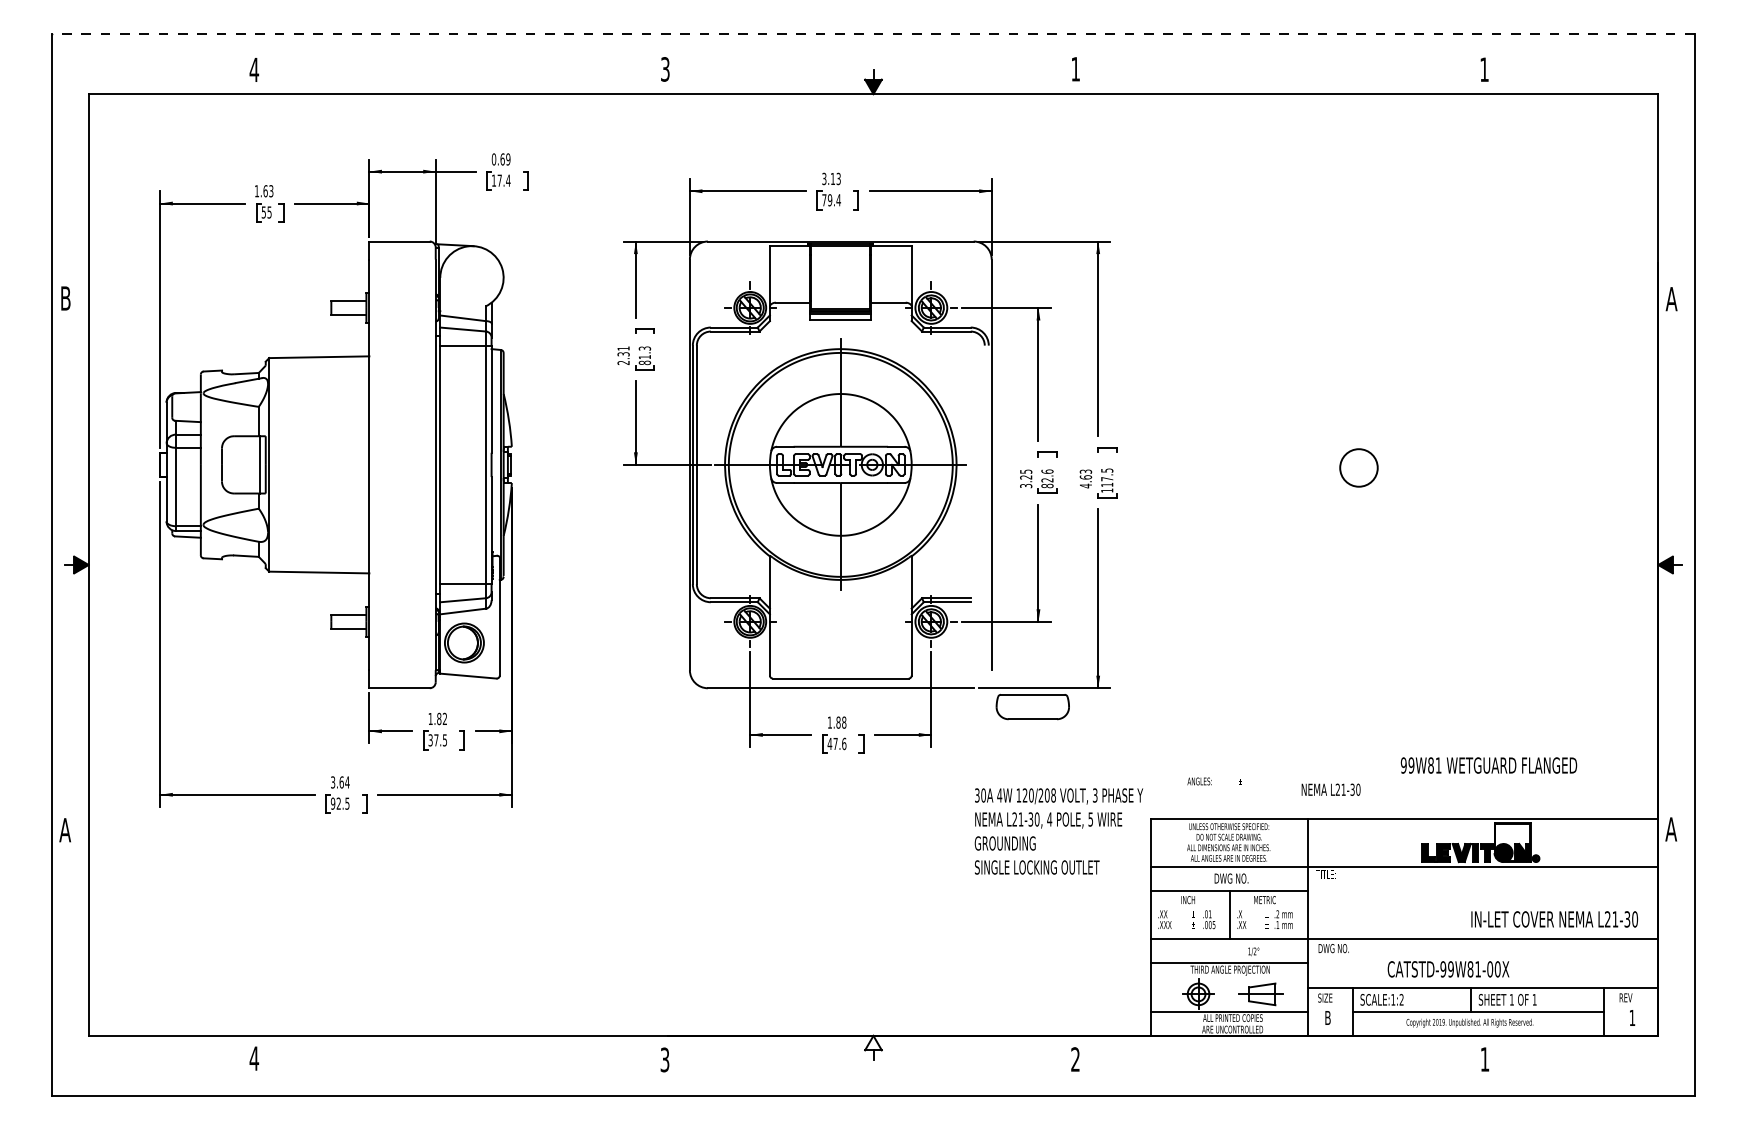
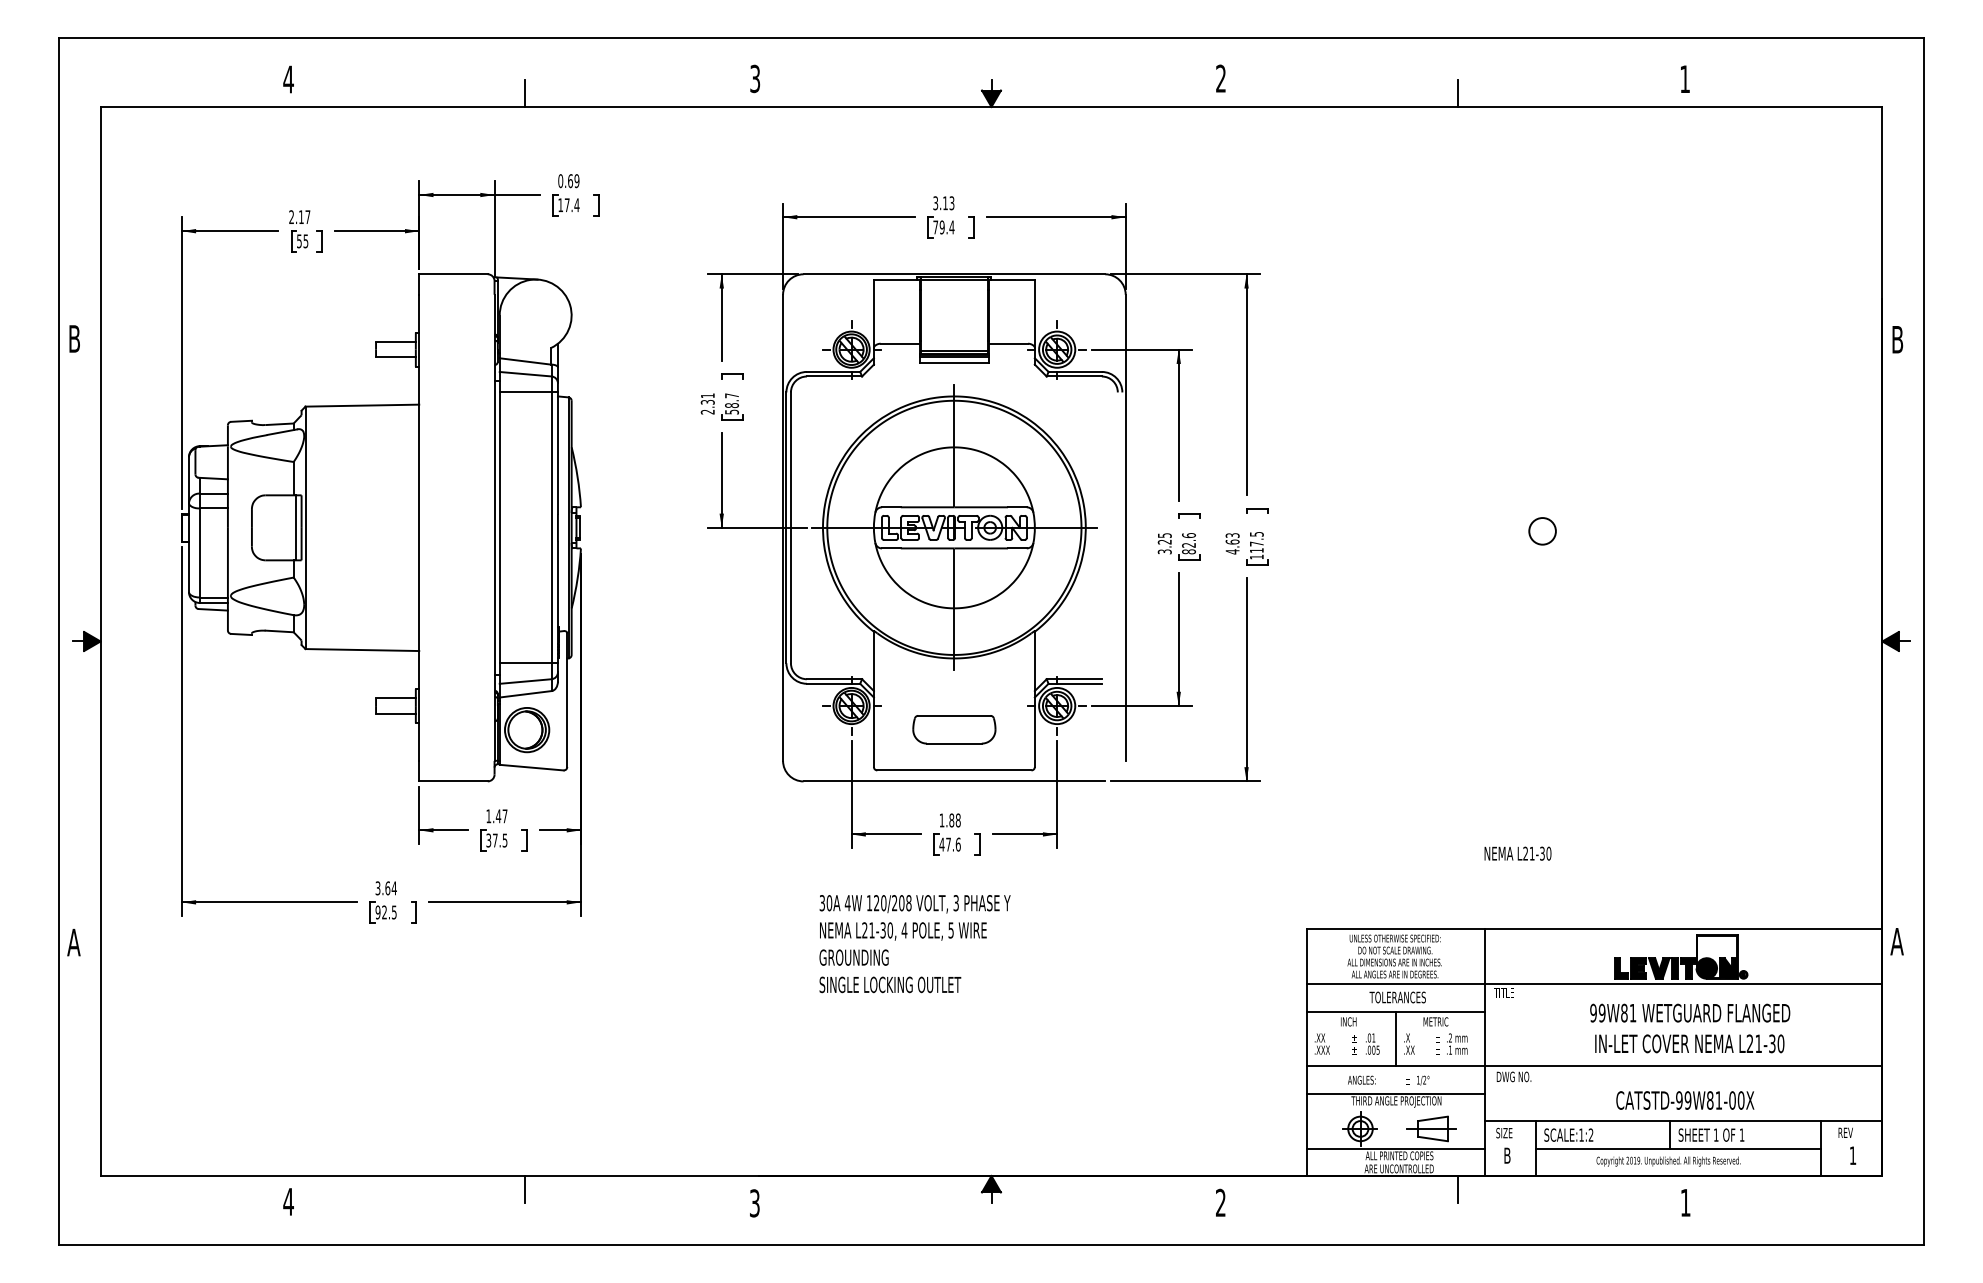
line: (873, 33) -> (991, 38), dashed -> solid
text: (1075, 69) -> (1220, 78), 1 -> 2
line: (463, 81) -> (525, 92), added
line: (1283, 81) -> (1457, 92), added
text: (263, 191) -> (299, 217), 1.63 -> 2.17
text: (1671, 298) -> (1897, 339), A -> B
text: (645, 355) -> (732, 403), 81.3 -> 58.7
circle: (1358, 468) -> (1542, 531), size x0.62
part: (1032, 706) -> (954, 729), moved
text: (441, 719) -> (501, 816), 1.82 -> 1.47
text: (1489, 764) -> (1690, 1012), moved
text: (1214, 780) -> (1378, 1079), moved
text: (1330, 789) -> (1517, 853), moved
part: (1057, 826) -> (913, 938), moved
text: (1231, 878) -> (1397, 997), DWG NO. -> TOLERANCES
text: (1554, 919) -> (1689, 1043), moved
text: (1448, 969) -> (1685, 1100), moved
fill: (873, 1043) -> (991, 1184), added
line: (463, 1047) -> (525, 1189), added
line: (1283, 1047) -> (1457, 1189), added

